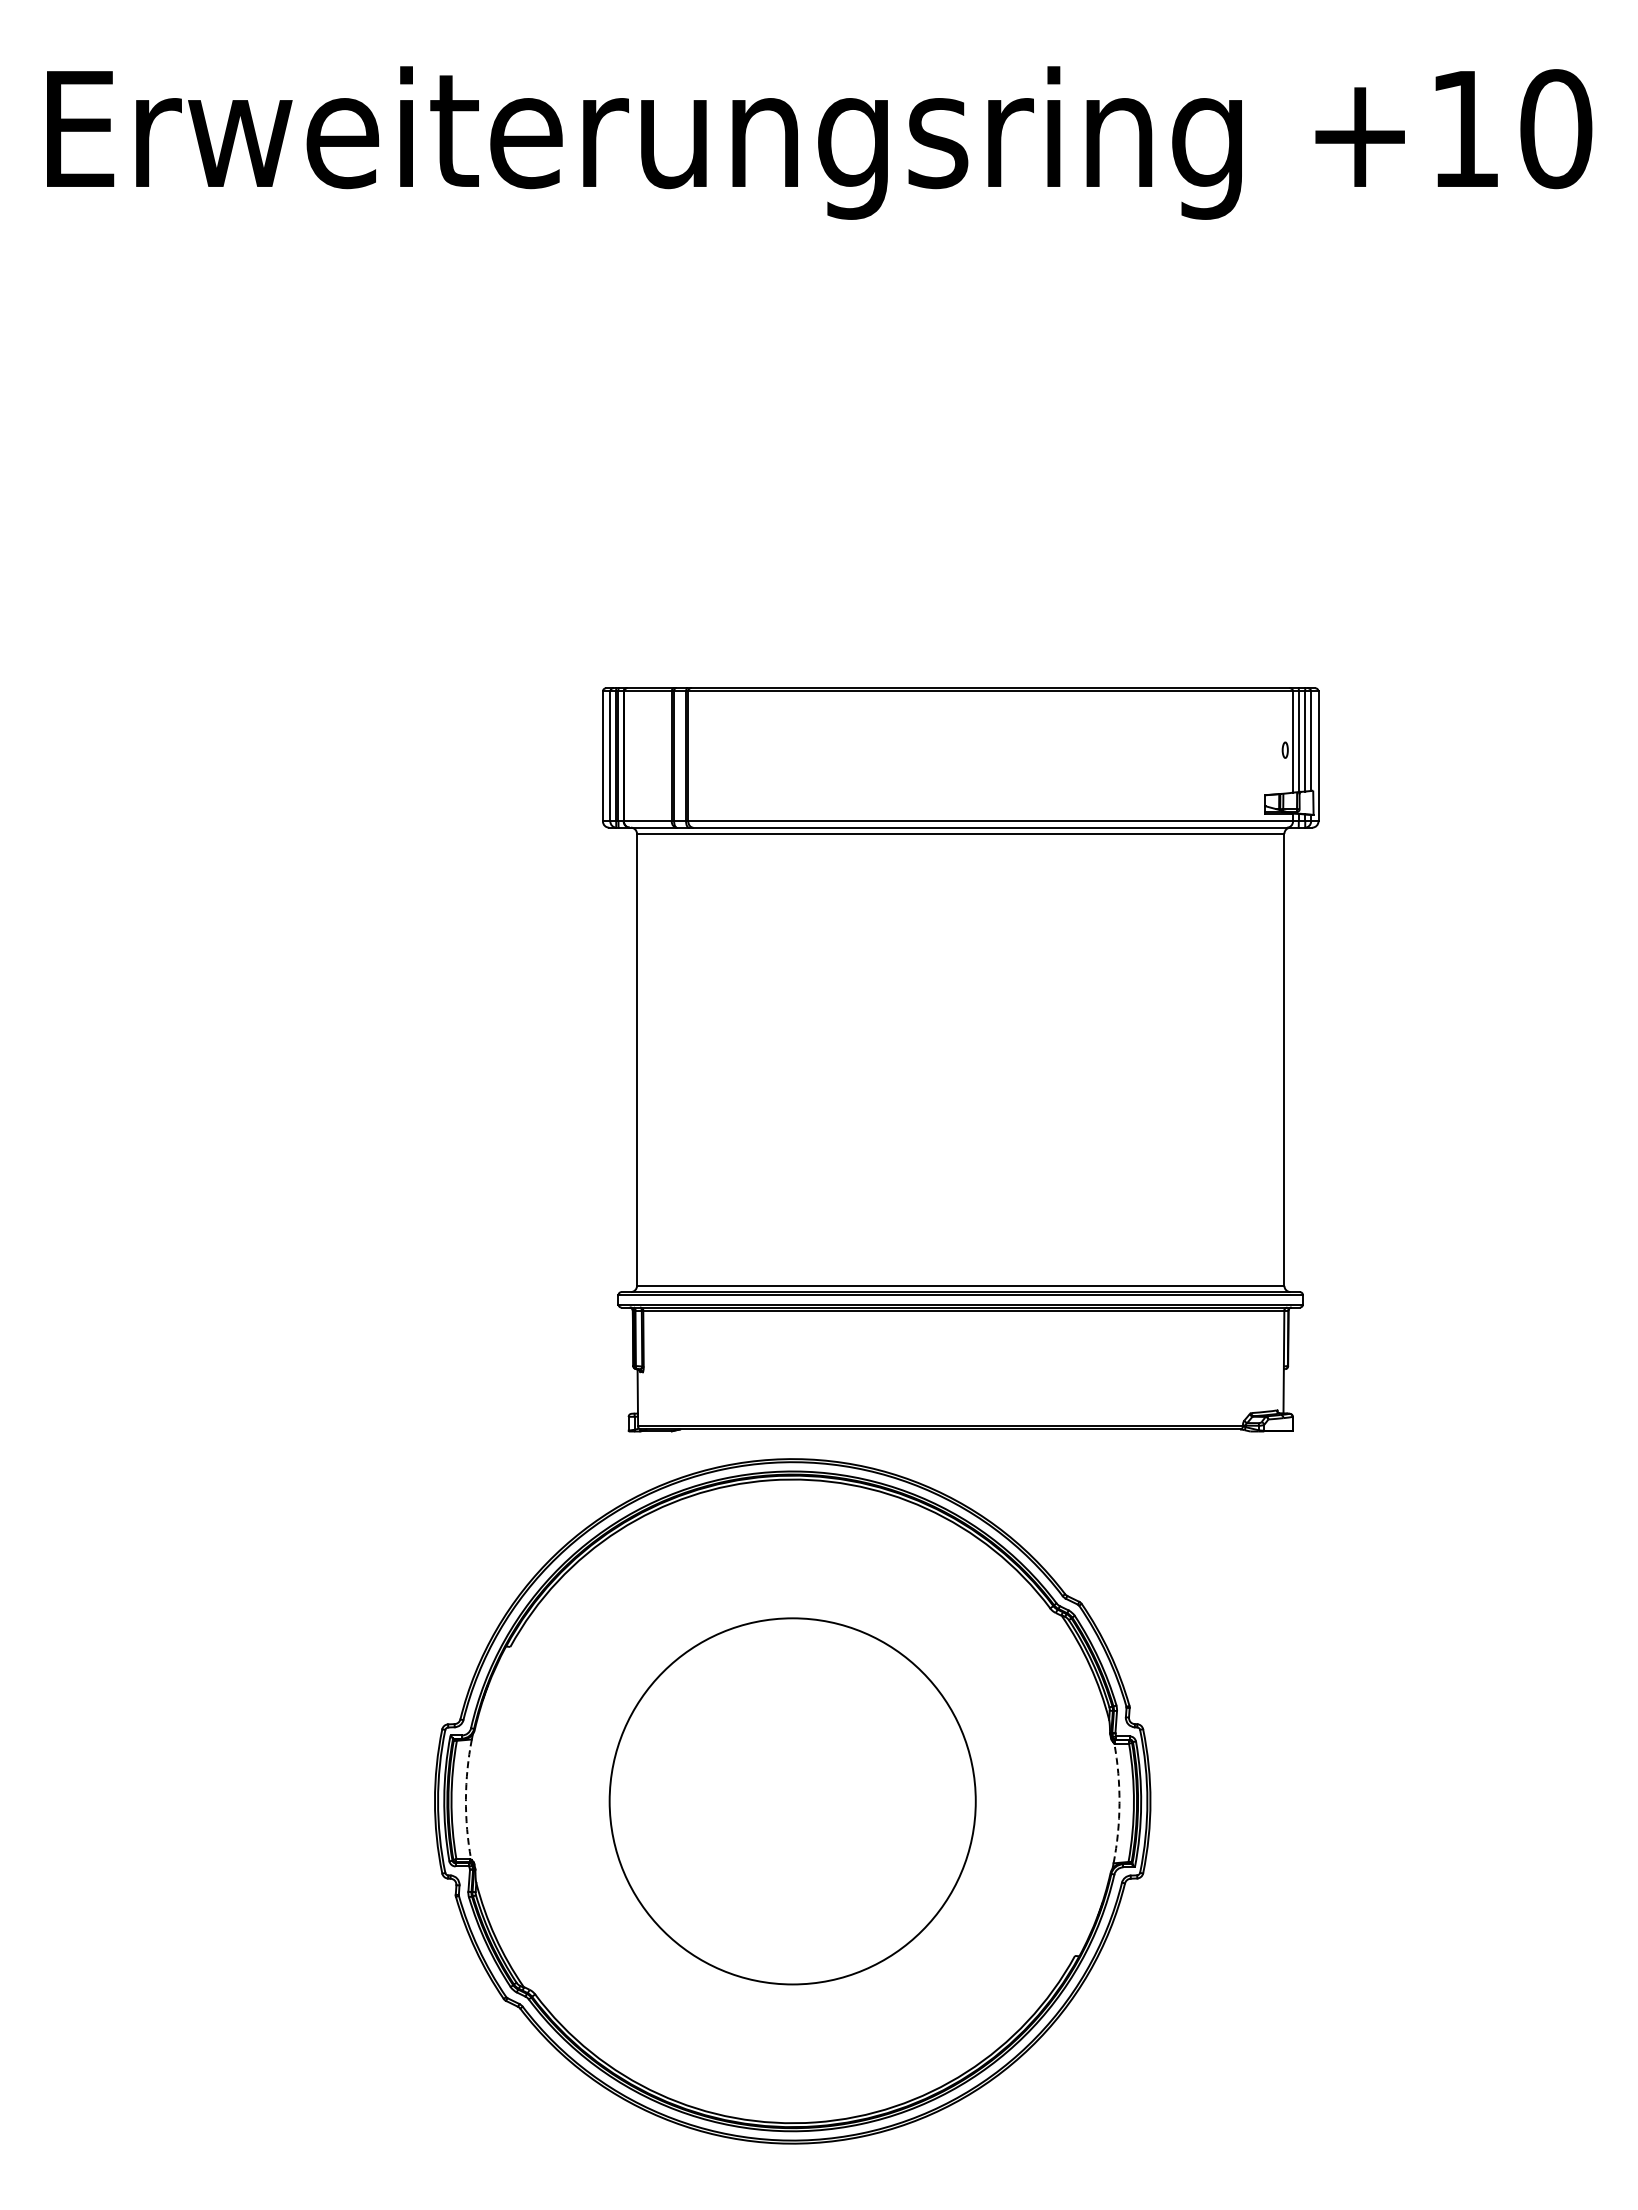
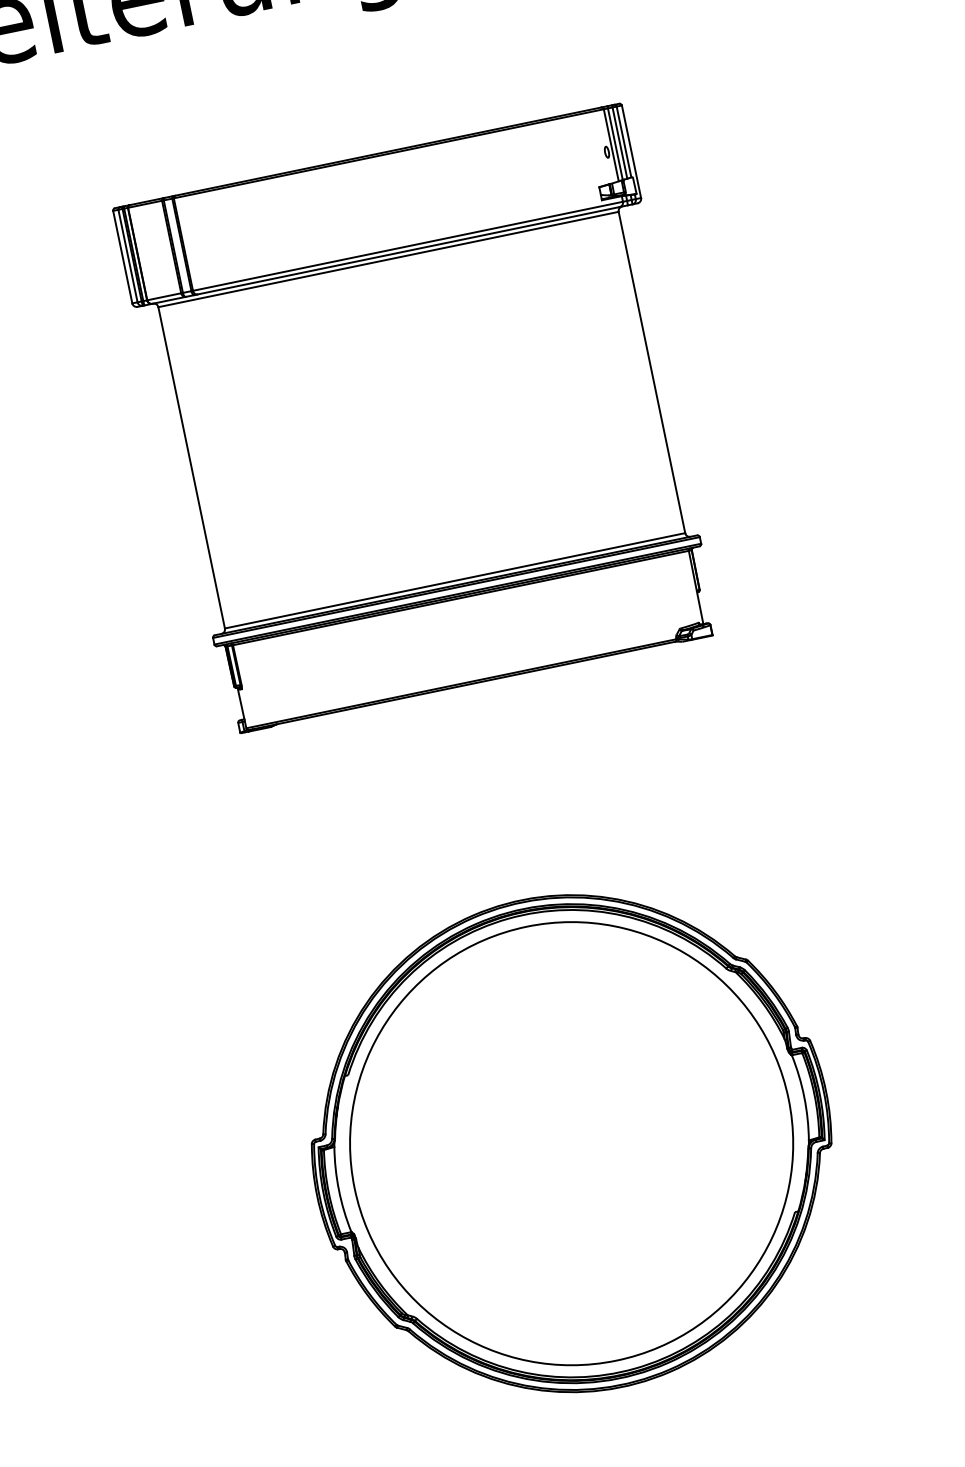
part: (960, 1059) -> (421, 419), moved
arc: (465, 1799) -> (338, 1190), dashed -> solid
circle: (792, 1801) -> (571, 1143), size x1.67
arc: (1119, 1803) -> (804, 1097), dashed -> solid

